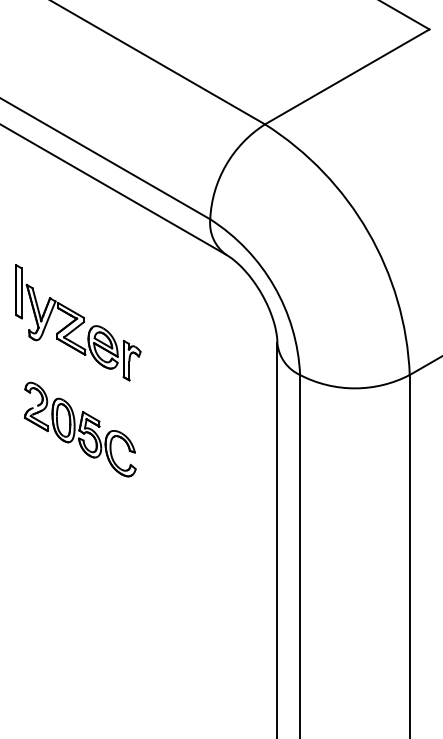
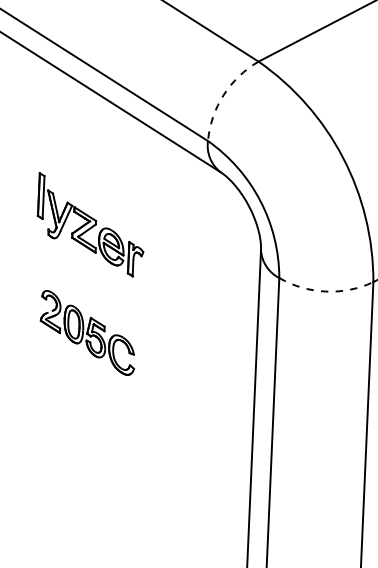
arc: (226, 165) -> (223, 95), solid -> dashed
arc: (354, 388) -> (325, 291), solid -> dashed
part: (80, 429) -> (88, 332), moved

